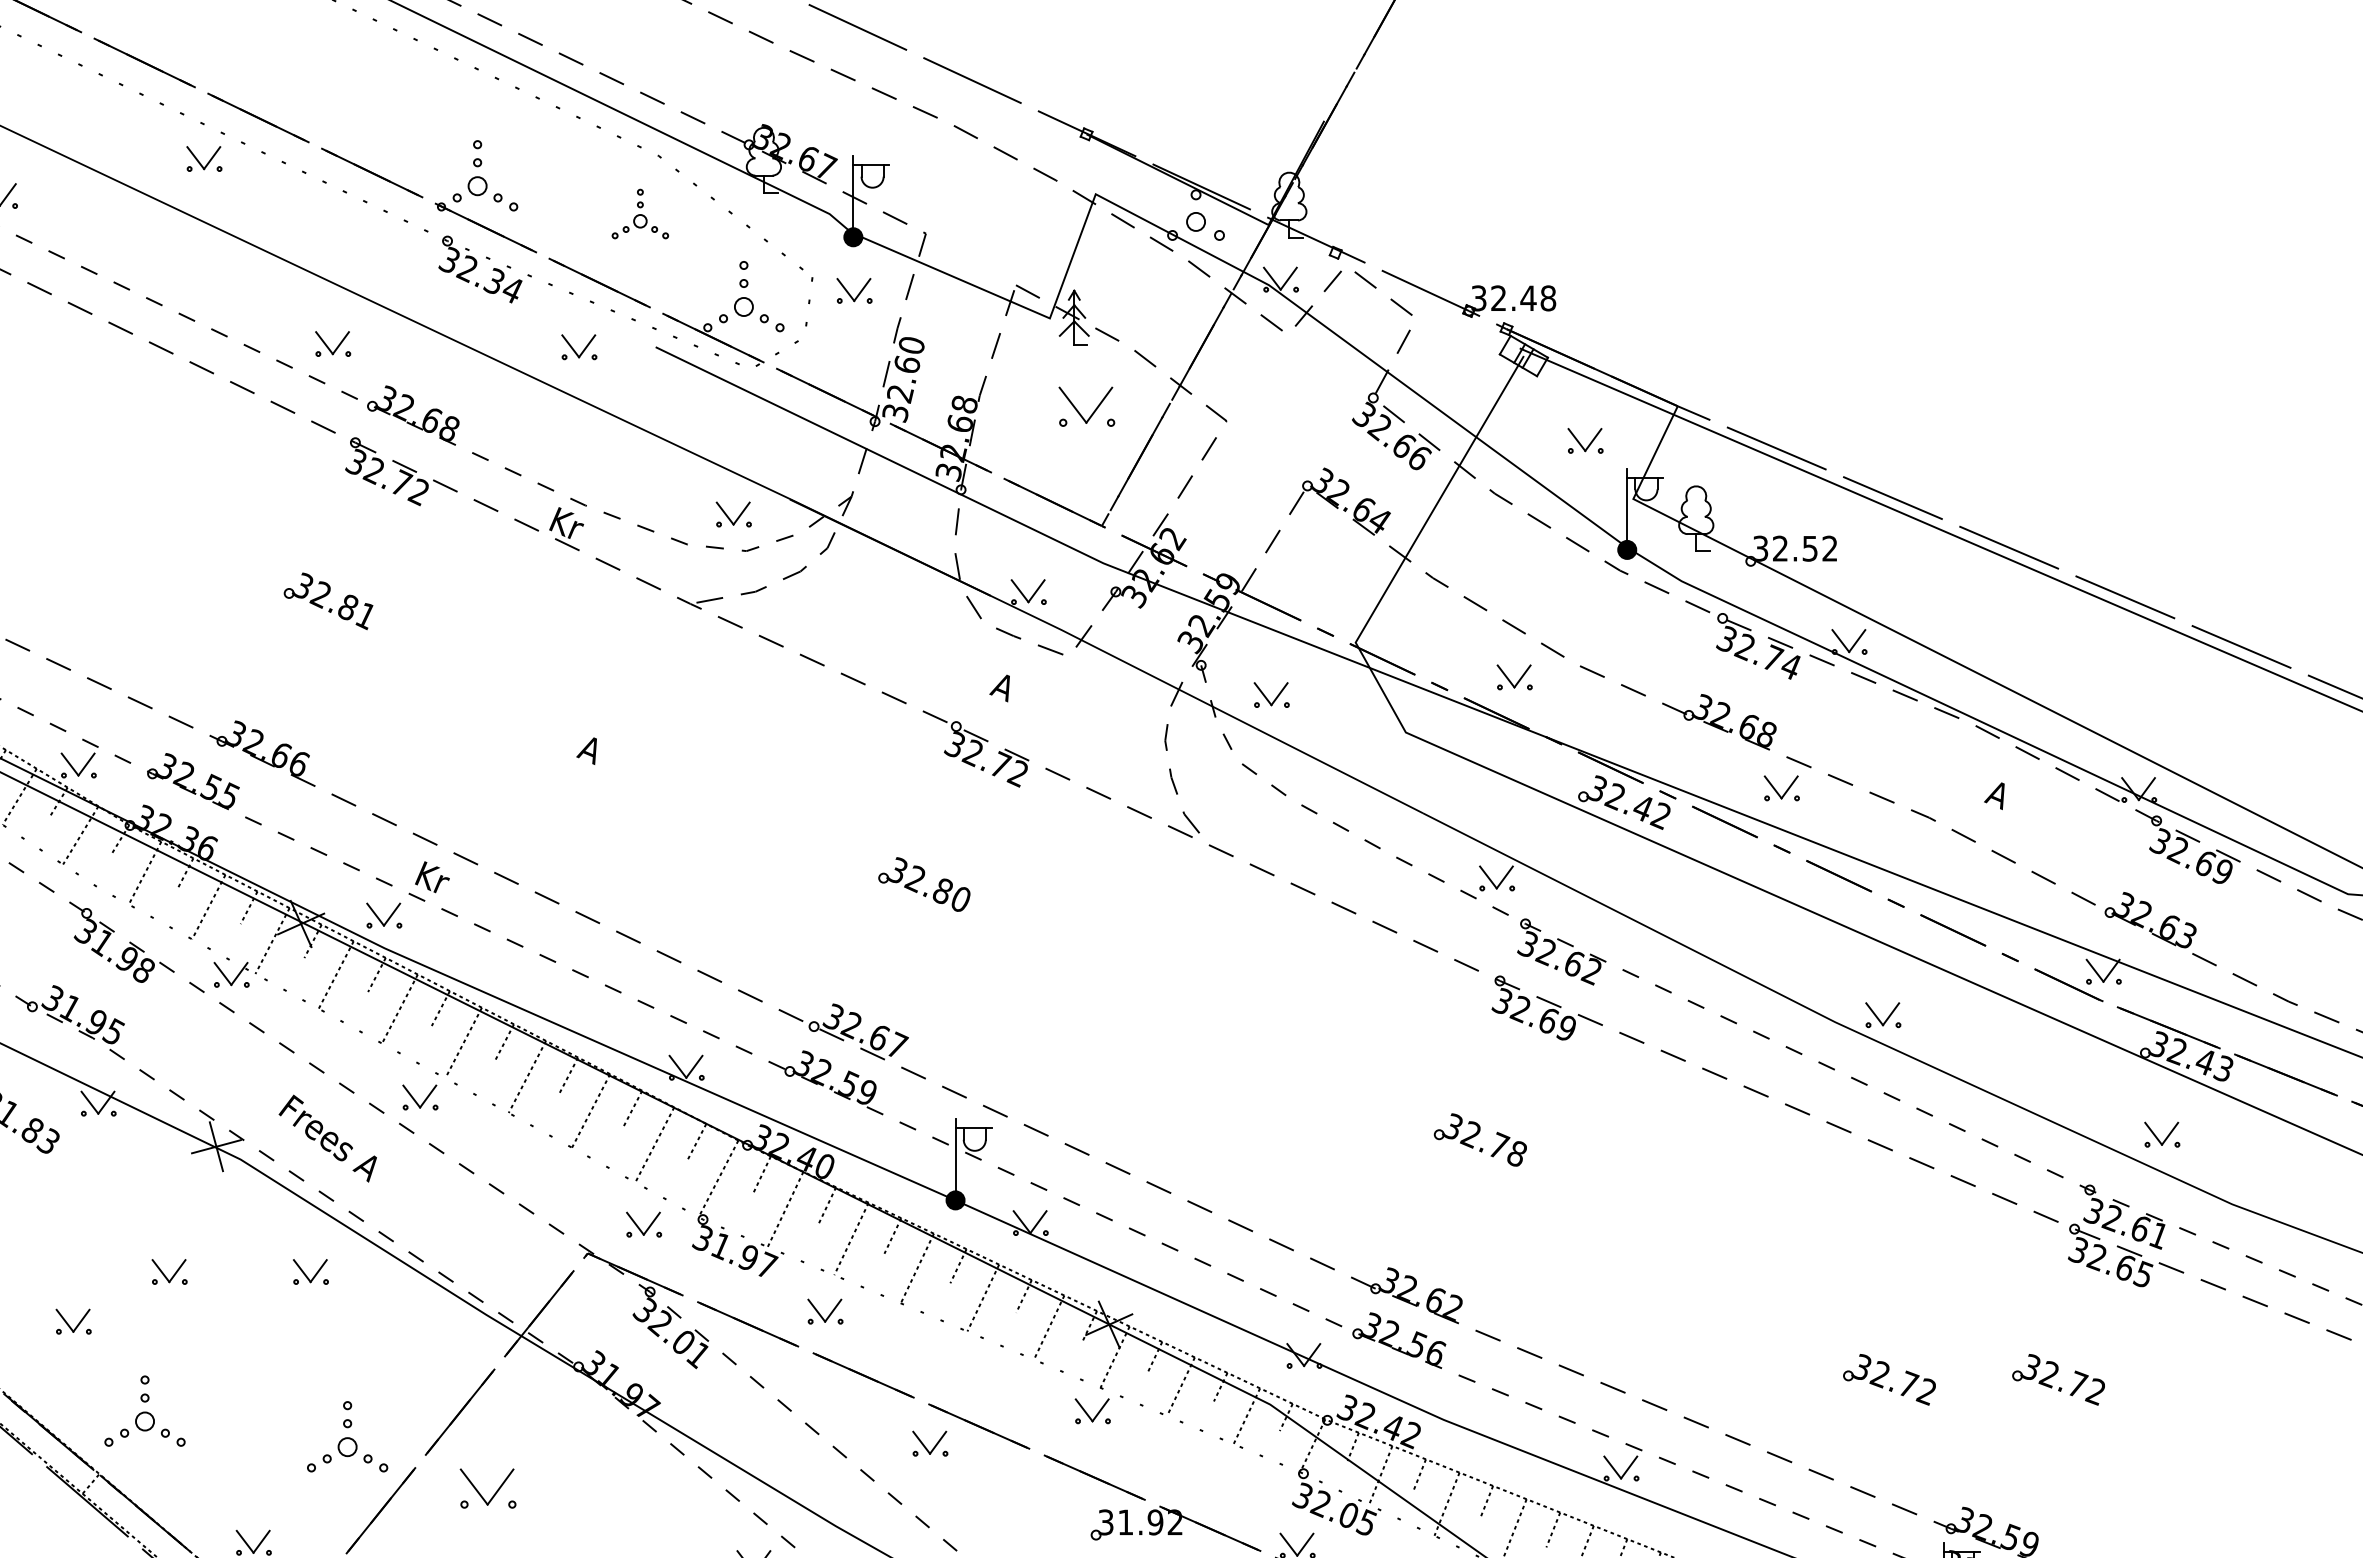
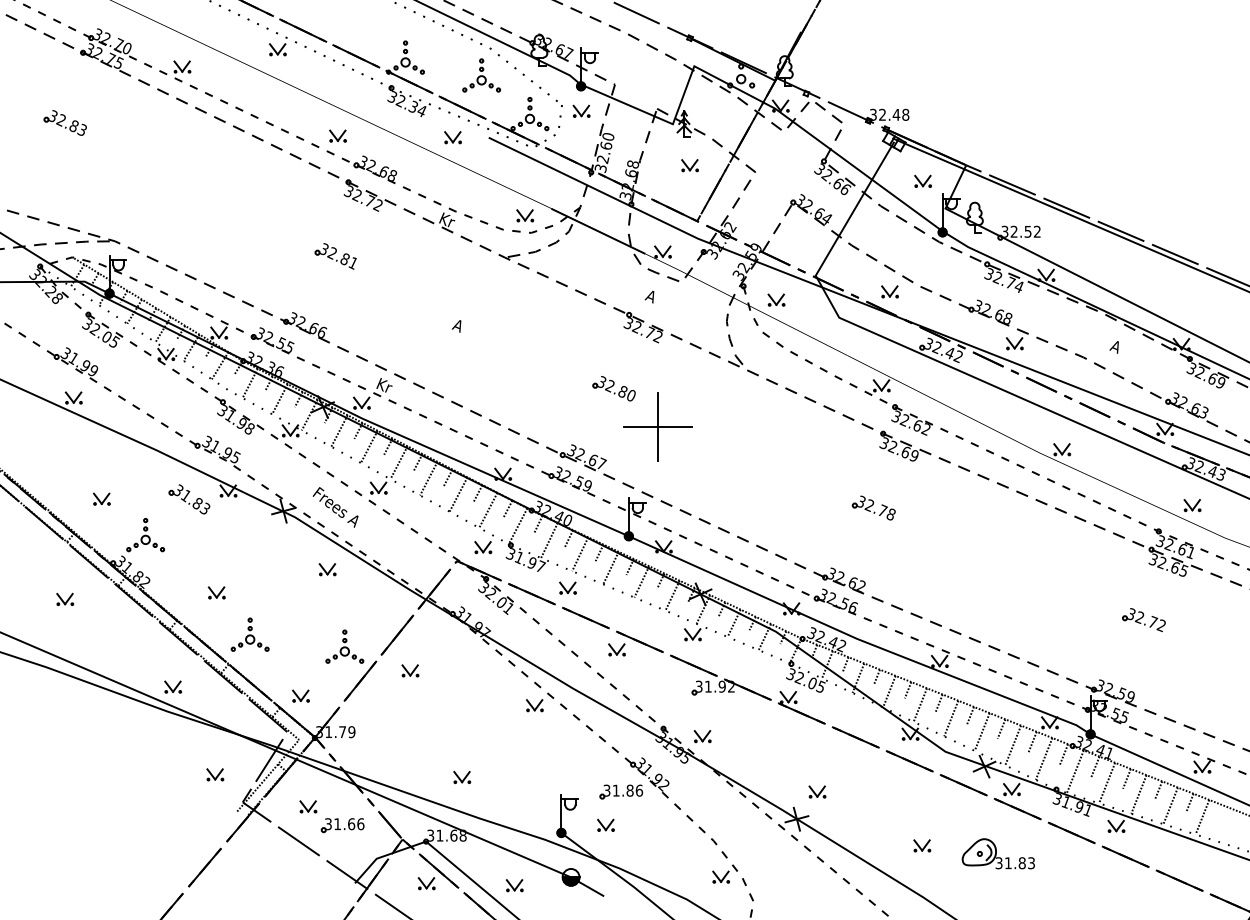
part: (640, 214) -> (481, 75), size x1.43
part: (1085, 406) -> (689, 165), size x0.62
part: (1016, 965) -> (657, 426), added
part: (169, 1271) -> (261, 569), removed
part: (1888, 1380) -> (1064, 620), removed
part: (488, 1487) -> (410, 670), size x0.62

